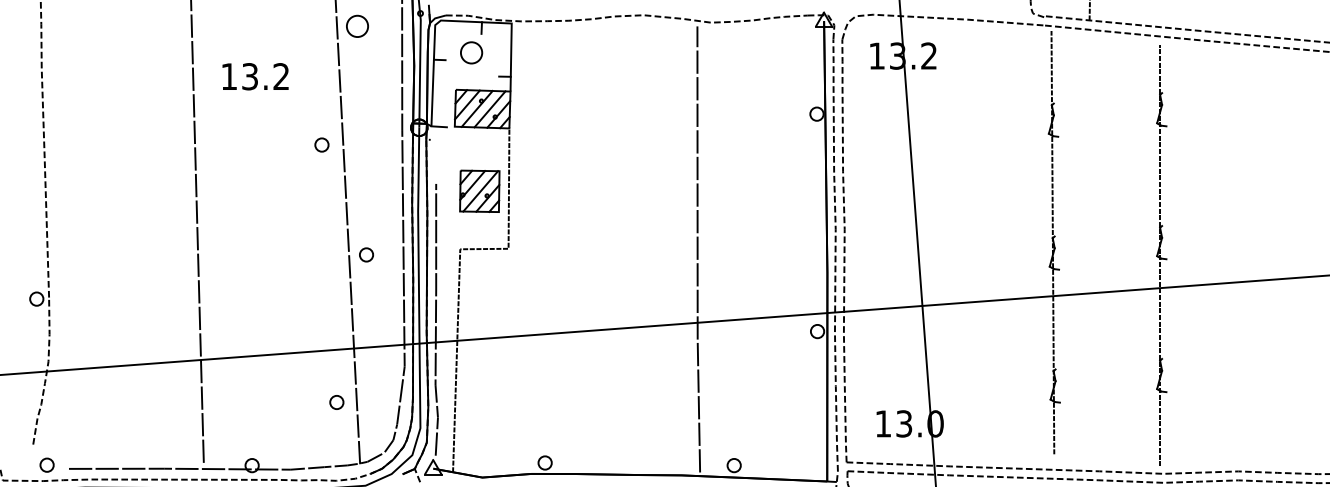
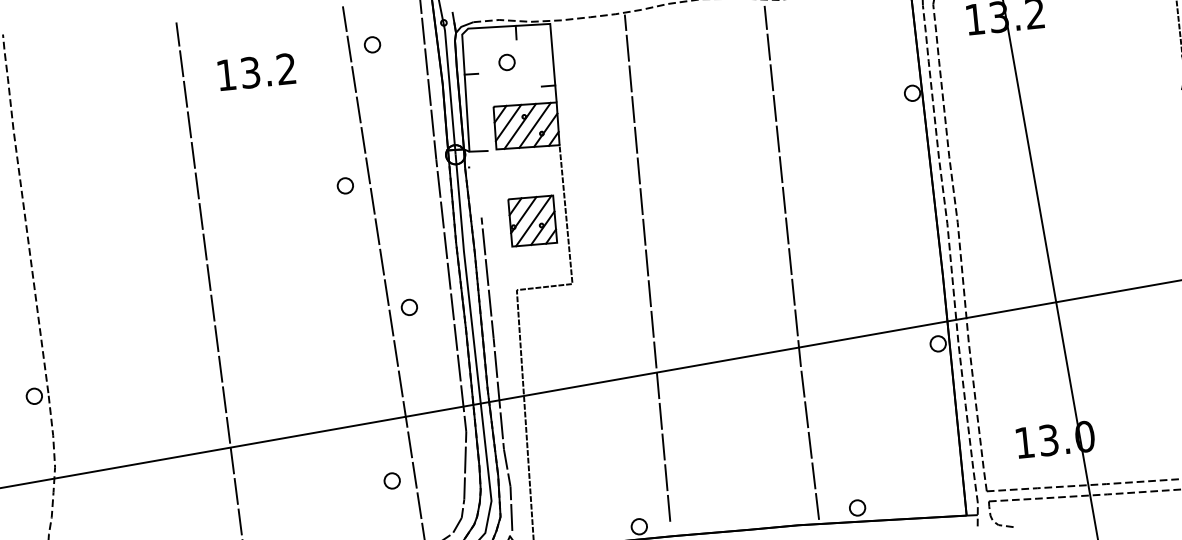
part: (356, 25) -> (371, 44), size x0.62
part: (470, 52) -> (506, 62), size x0.62
text: (255, 76) -> (256, 71), moved
line: (574, 241) -> (647, 268), added

